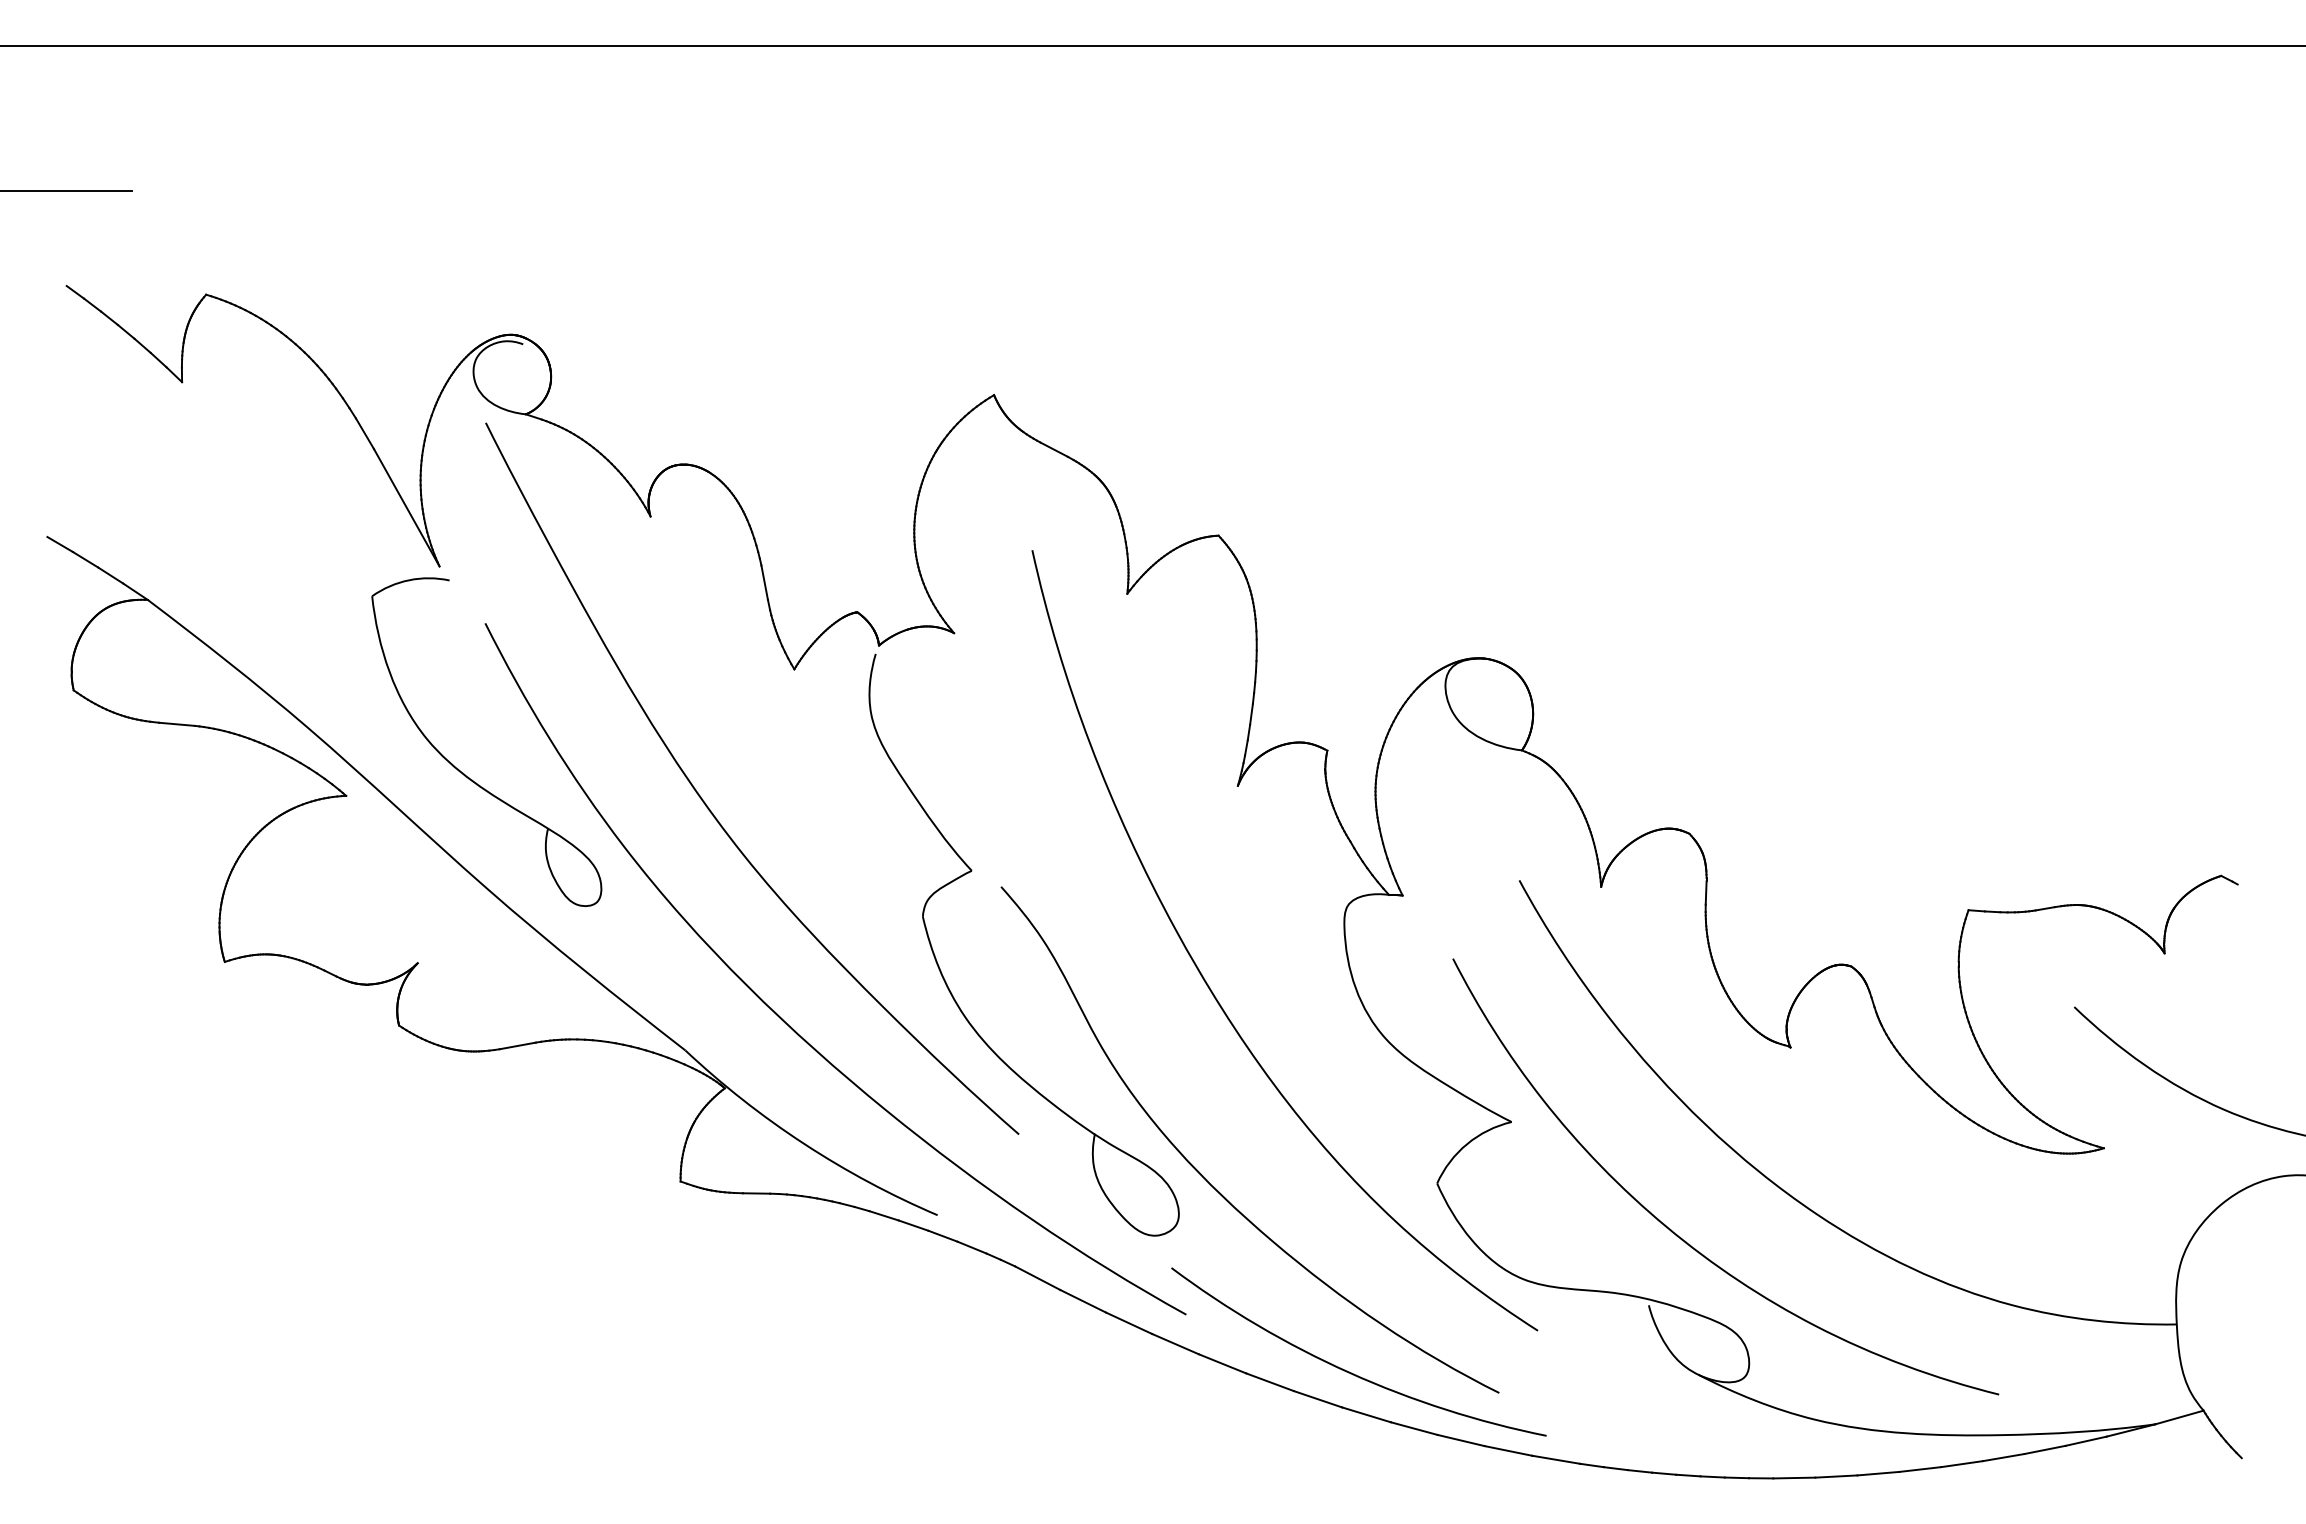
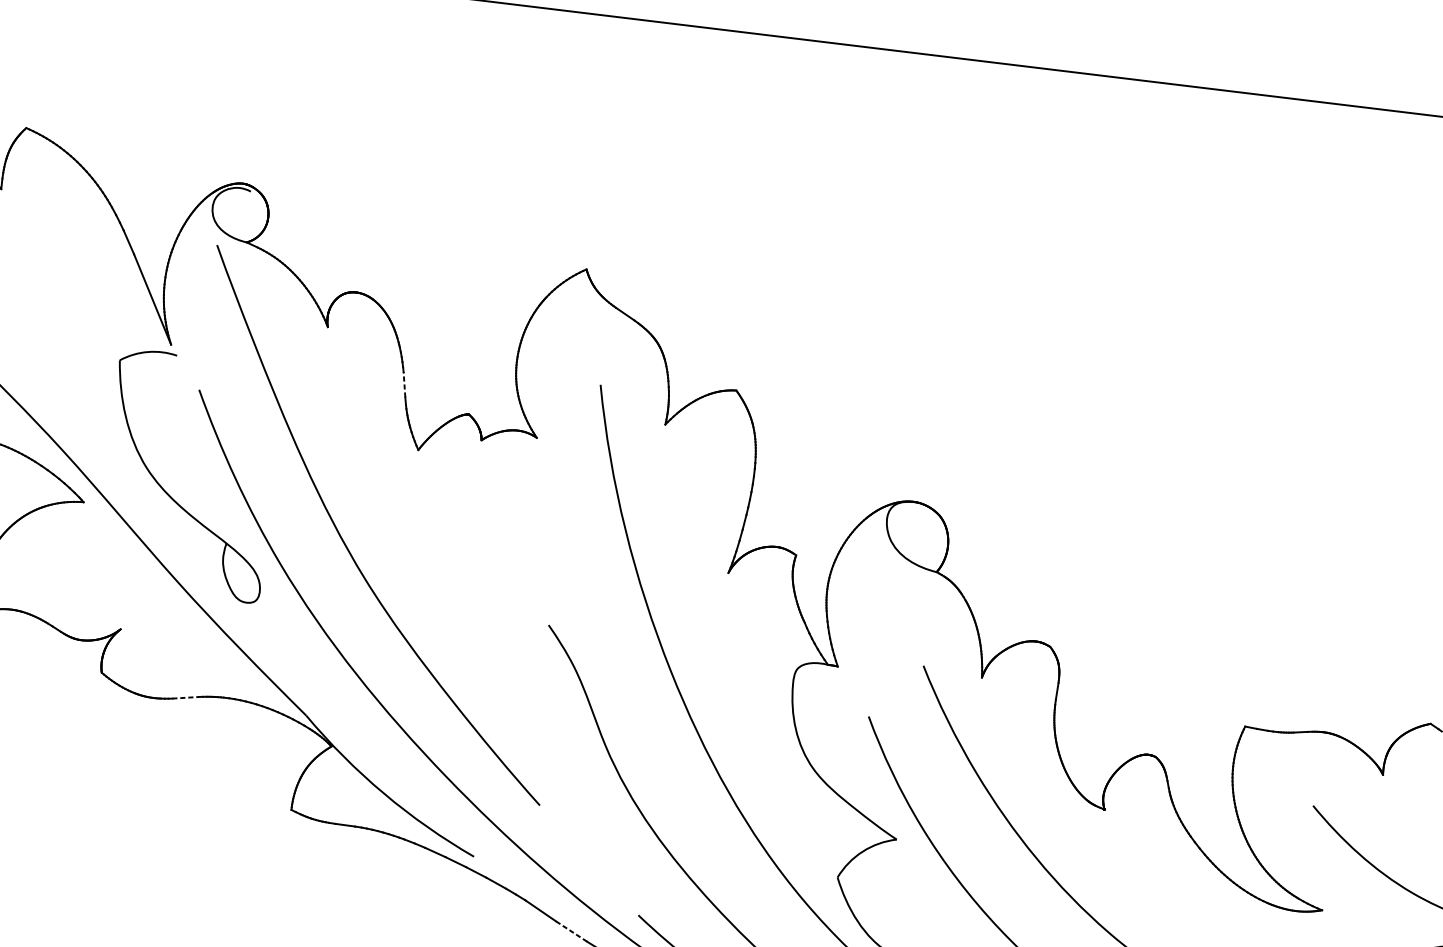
line: (764, 582) -> (404, 384), solid -> dashed
part: (946, 981) -> (500, 688), removed
line: (518, 1045) -> (186, 697), solid -> dashed
line: (1083, 1301) -> (571, 931), solid -> dashed

